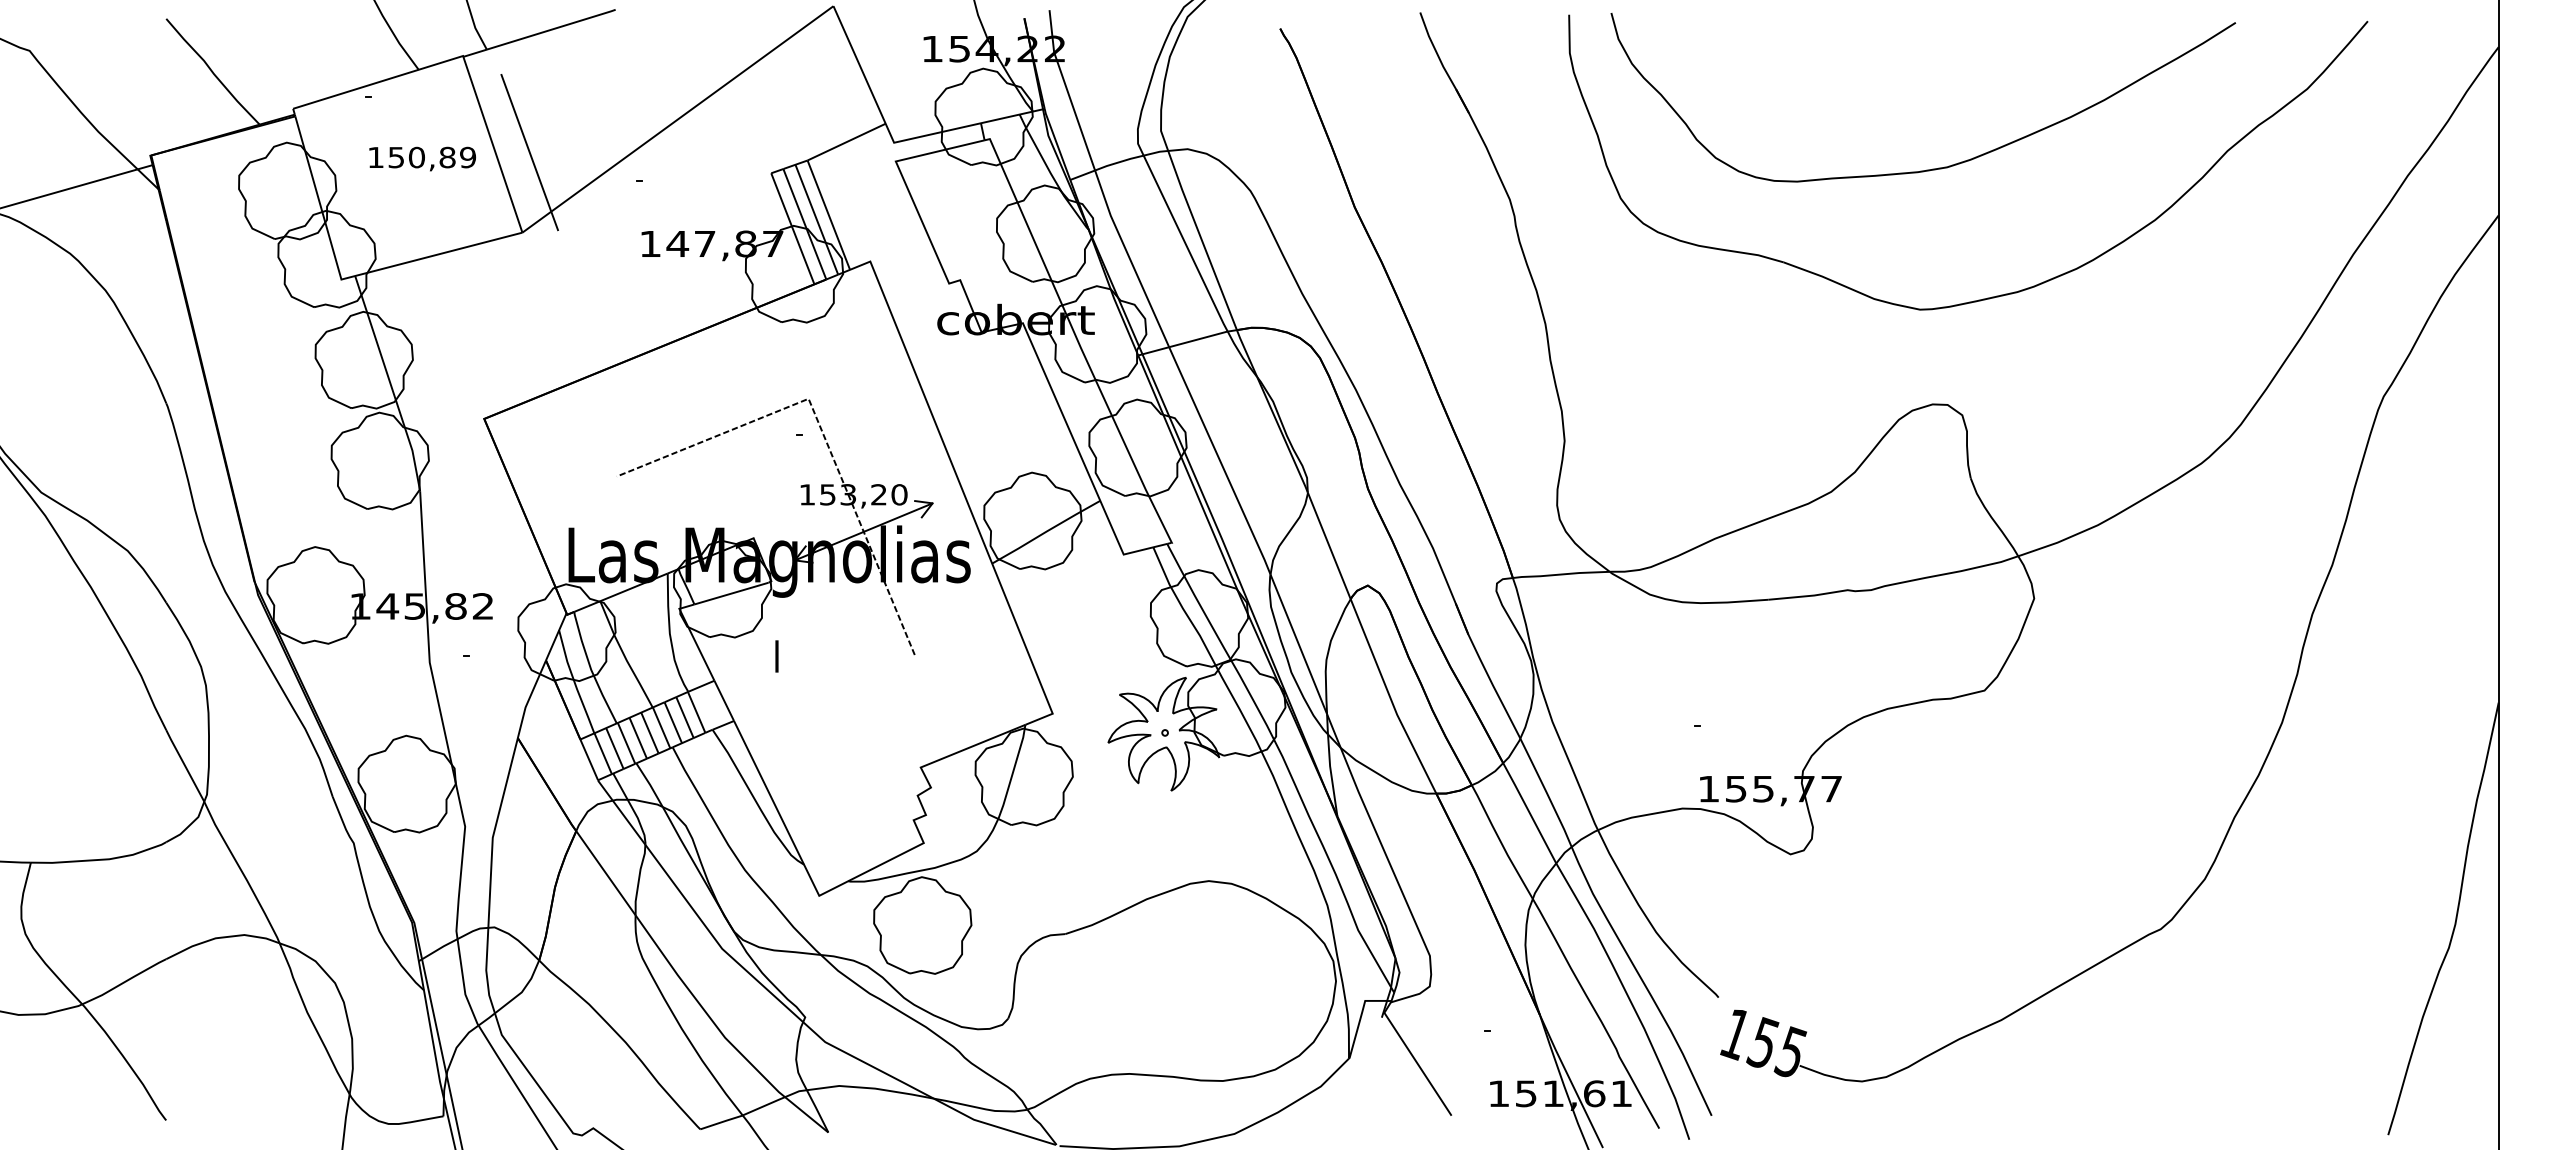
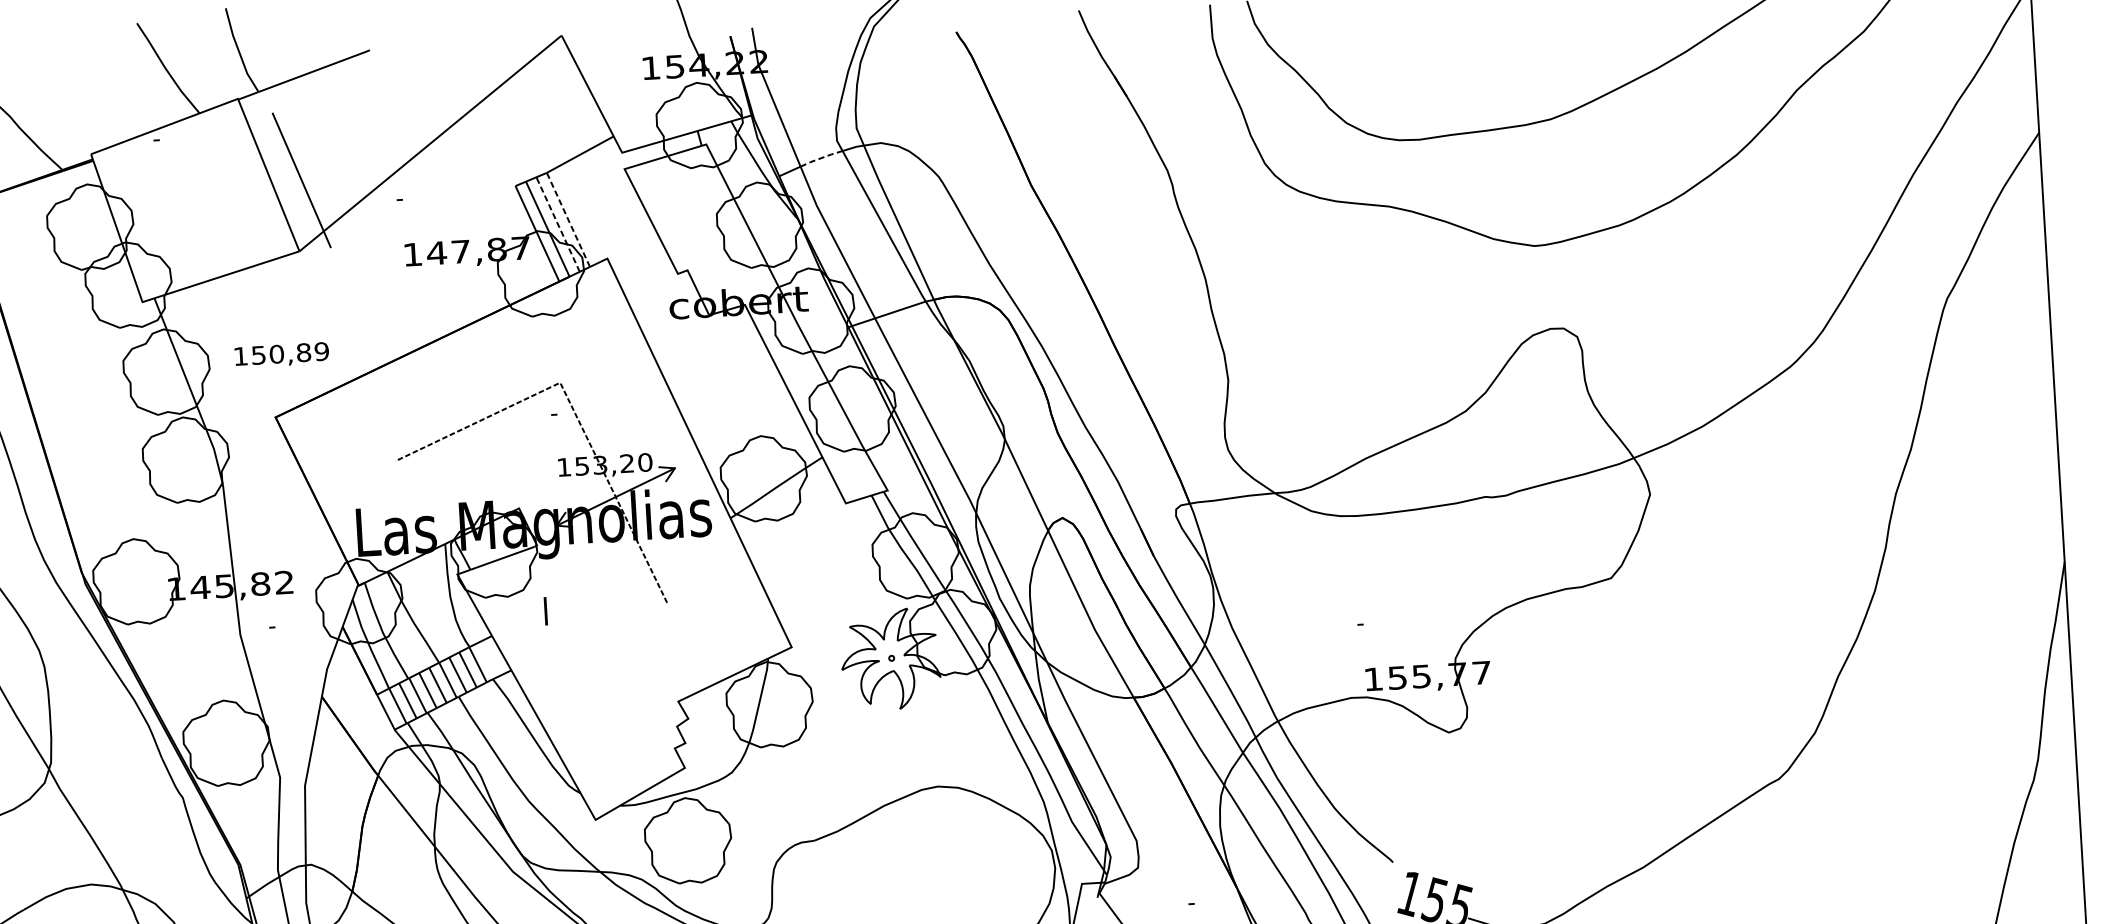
text: (422, 158) -> (281, 354), moved
line: (1119, 162) -> (821, 158), solid -> dashed
line: (828, 215) -> (568, 220), solid -> dashed
line: (816, 219) -> (557, 224), solid -> dashed

